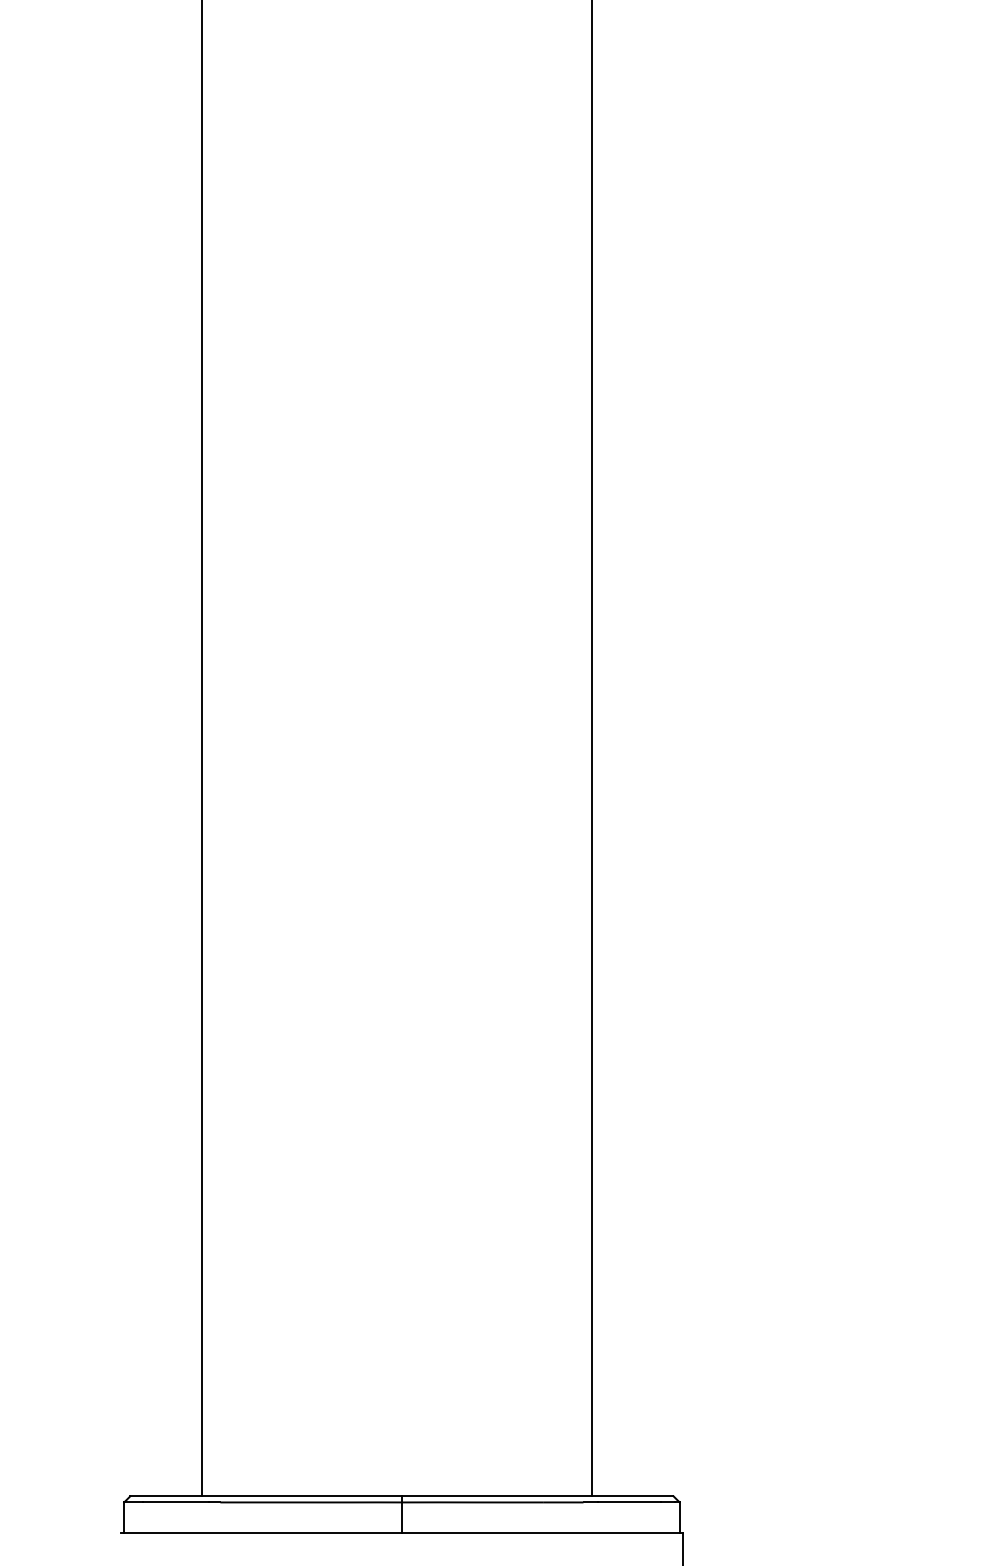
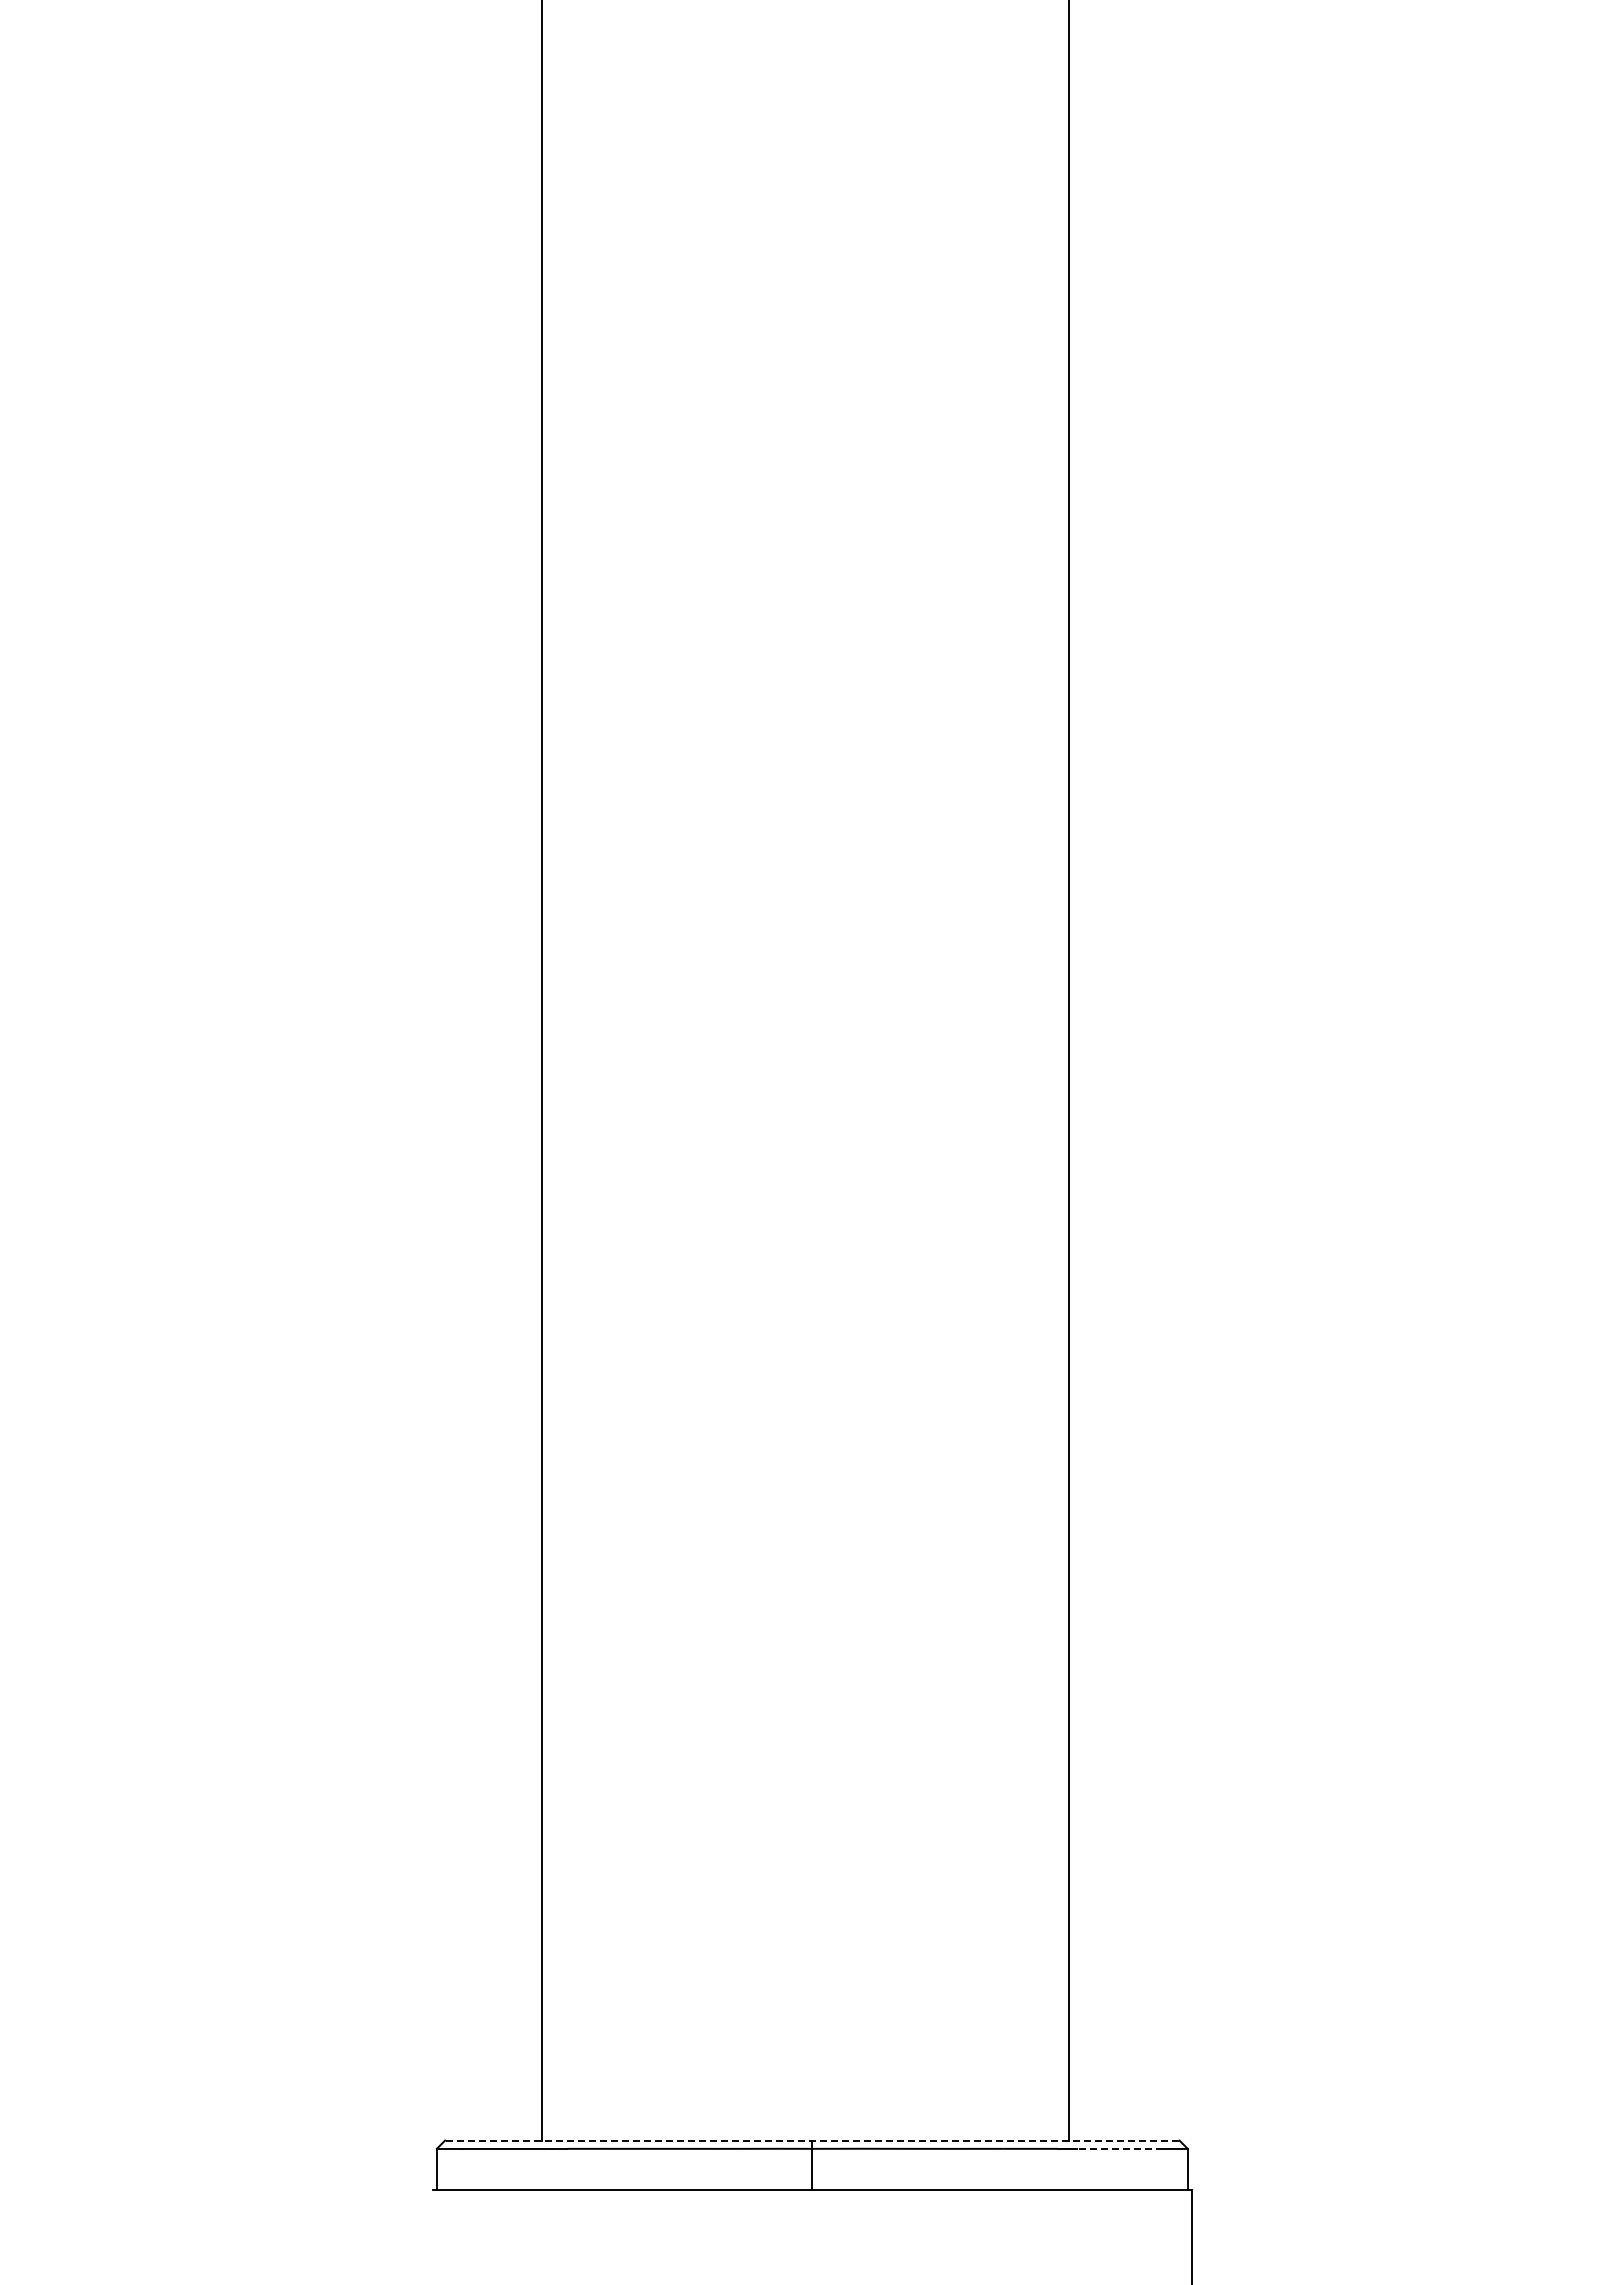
line: (401, 1496) -> (811, 2140), solid -> dashed
line: (629, 1502) -> (1119, 2148), solid -> dashed

